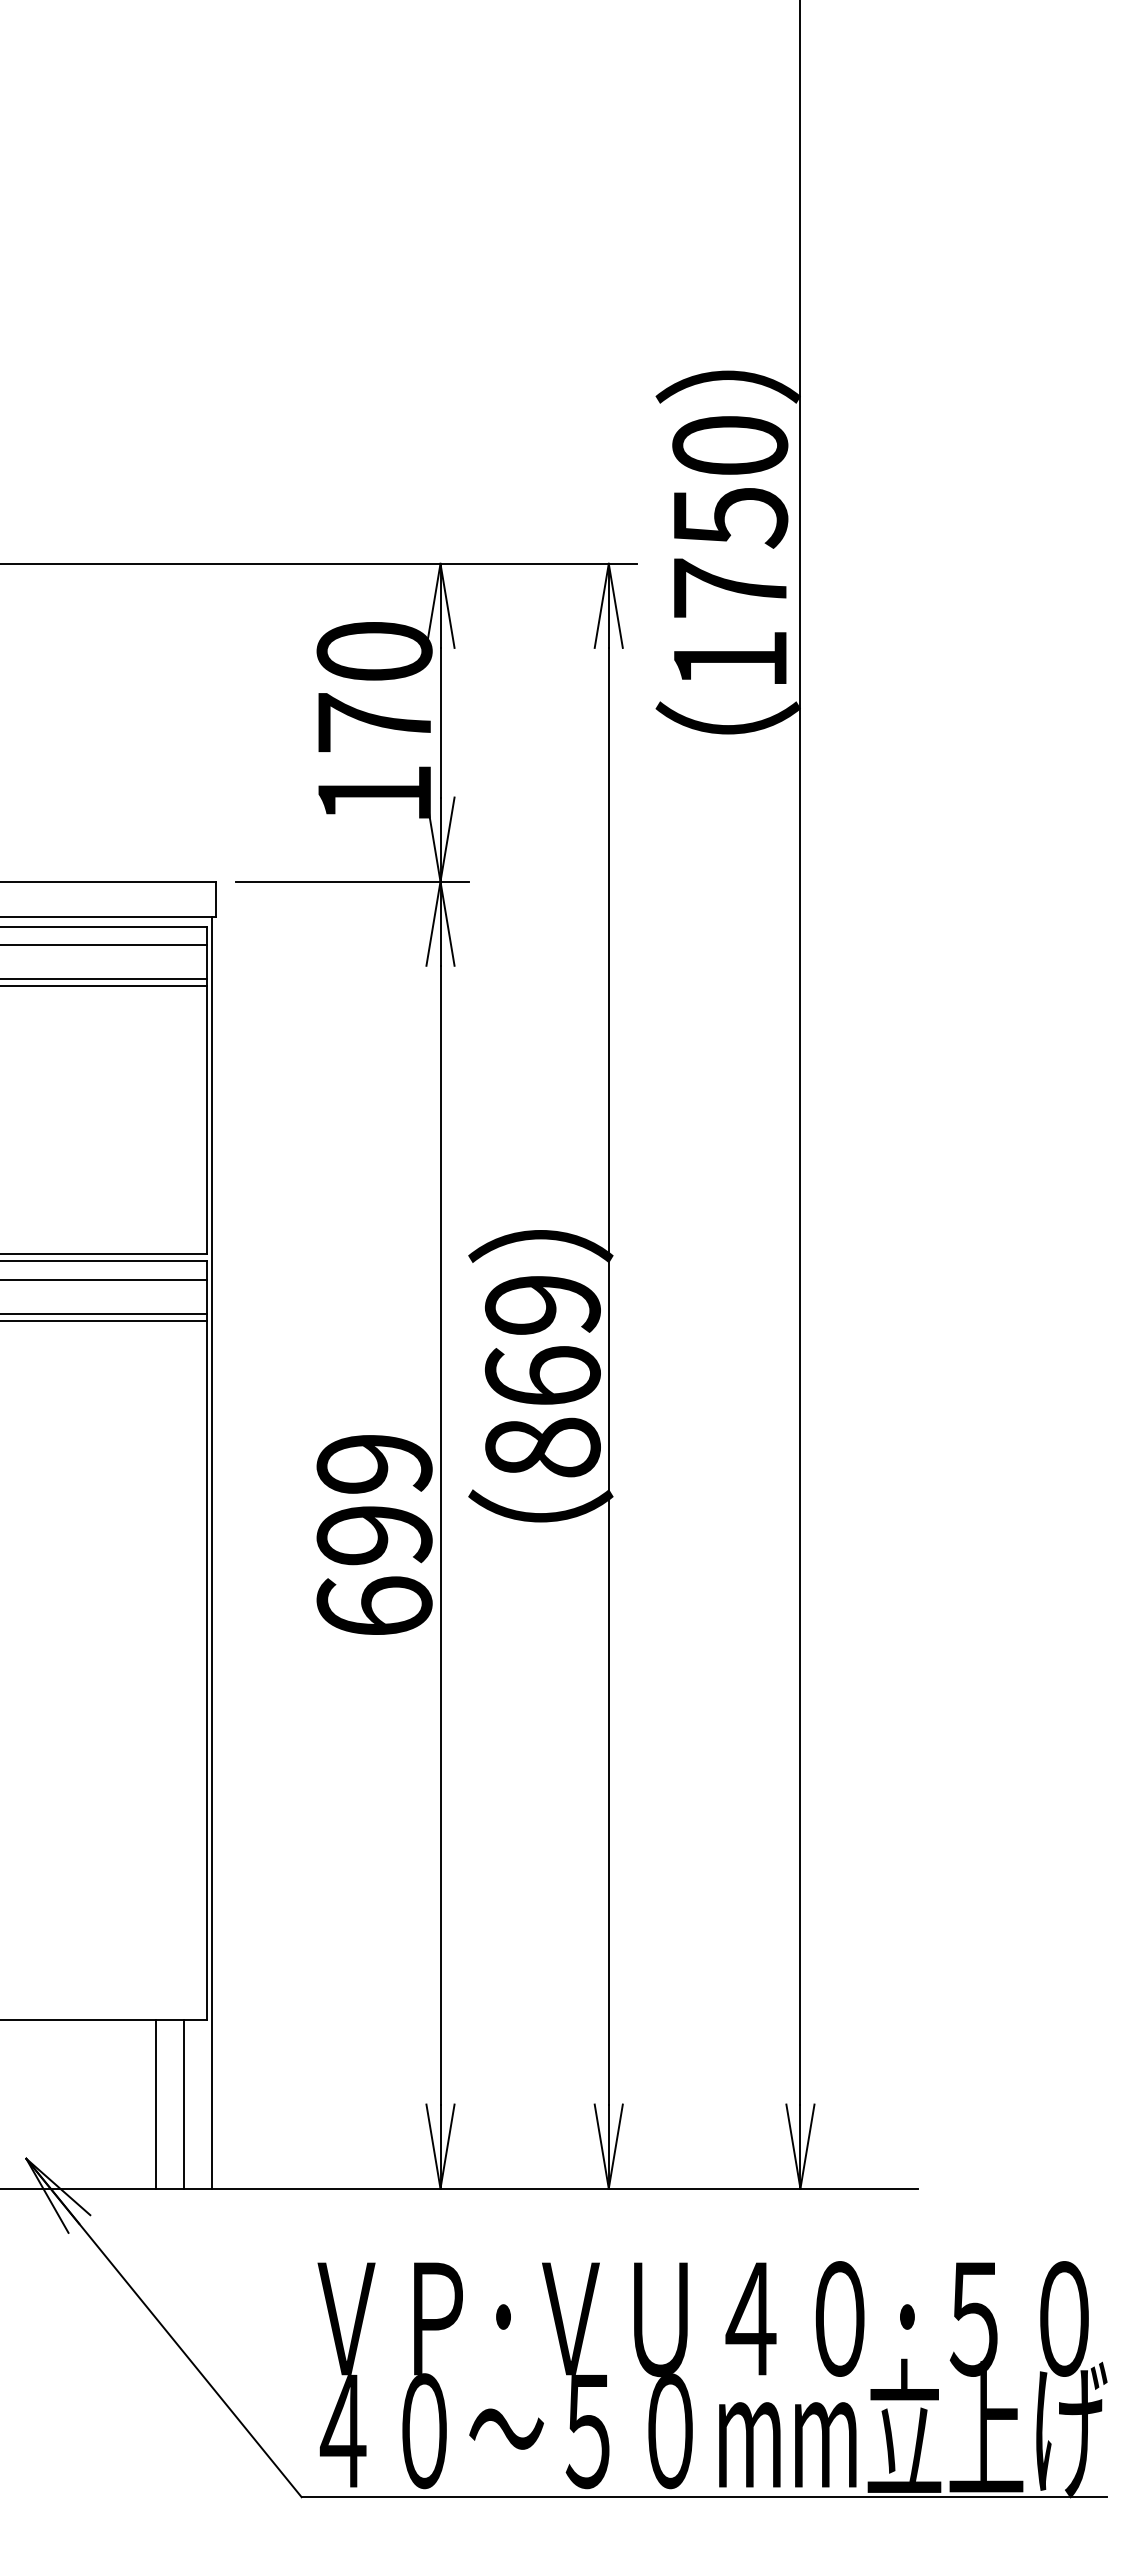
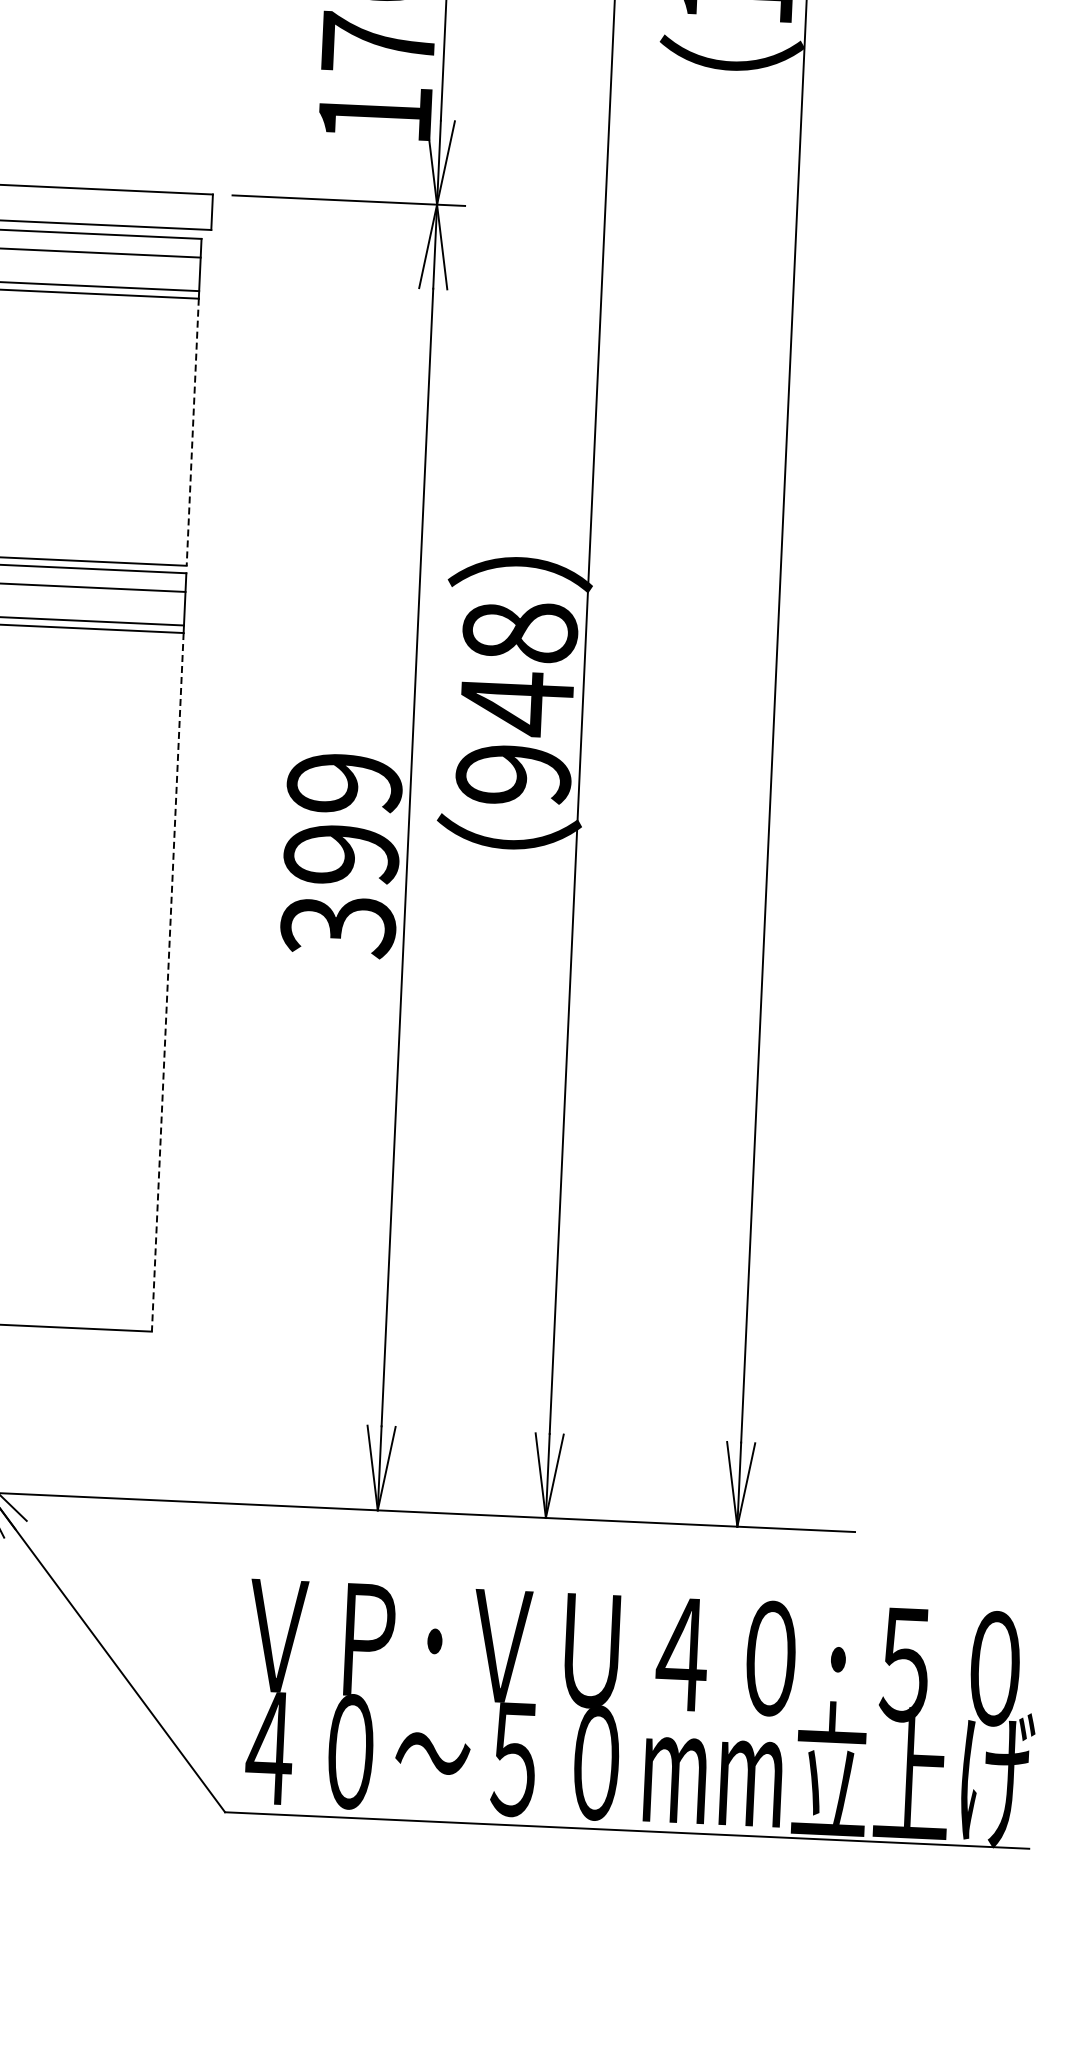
line: (206, 1120) -> (192, 432), solid -> dashed
text: (542, 1376) -> (516, 703), 869 -> 948
line: (212, 1552) -> (178, 864), removed
text: (374, 1607) -> (338, 926), 699 -> 399
line: (206, 1670) -> (167, 982), solid -> dashed
line: (156, 2104) -> (97, 1413), removed
line: (184, 2104) -> (125, 1414), removed

